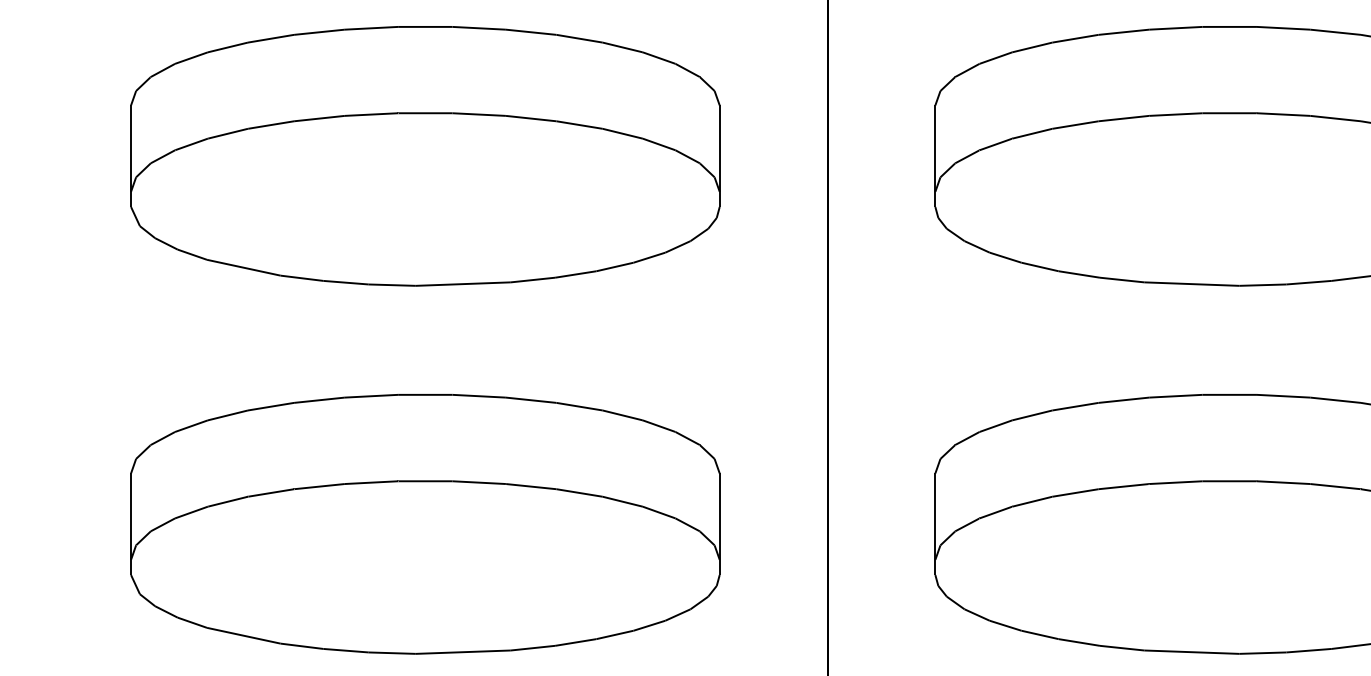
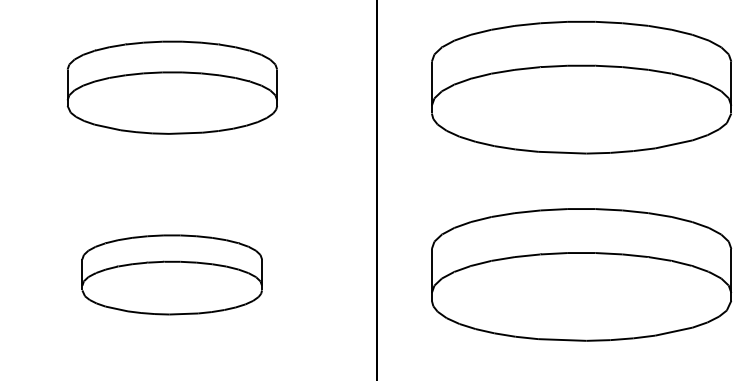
part: (425, 155) -> (172, 87), size x0.7
part: (423, 523) -> (171, 274), size x0.6

